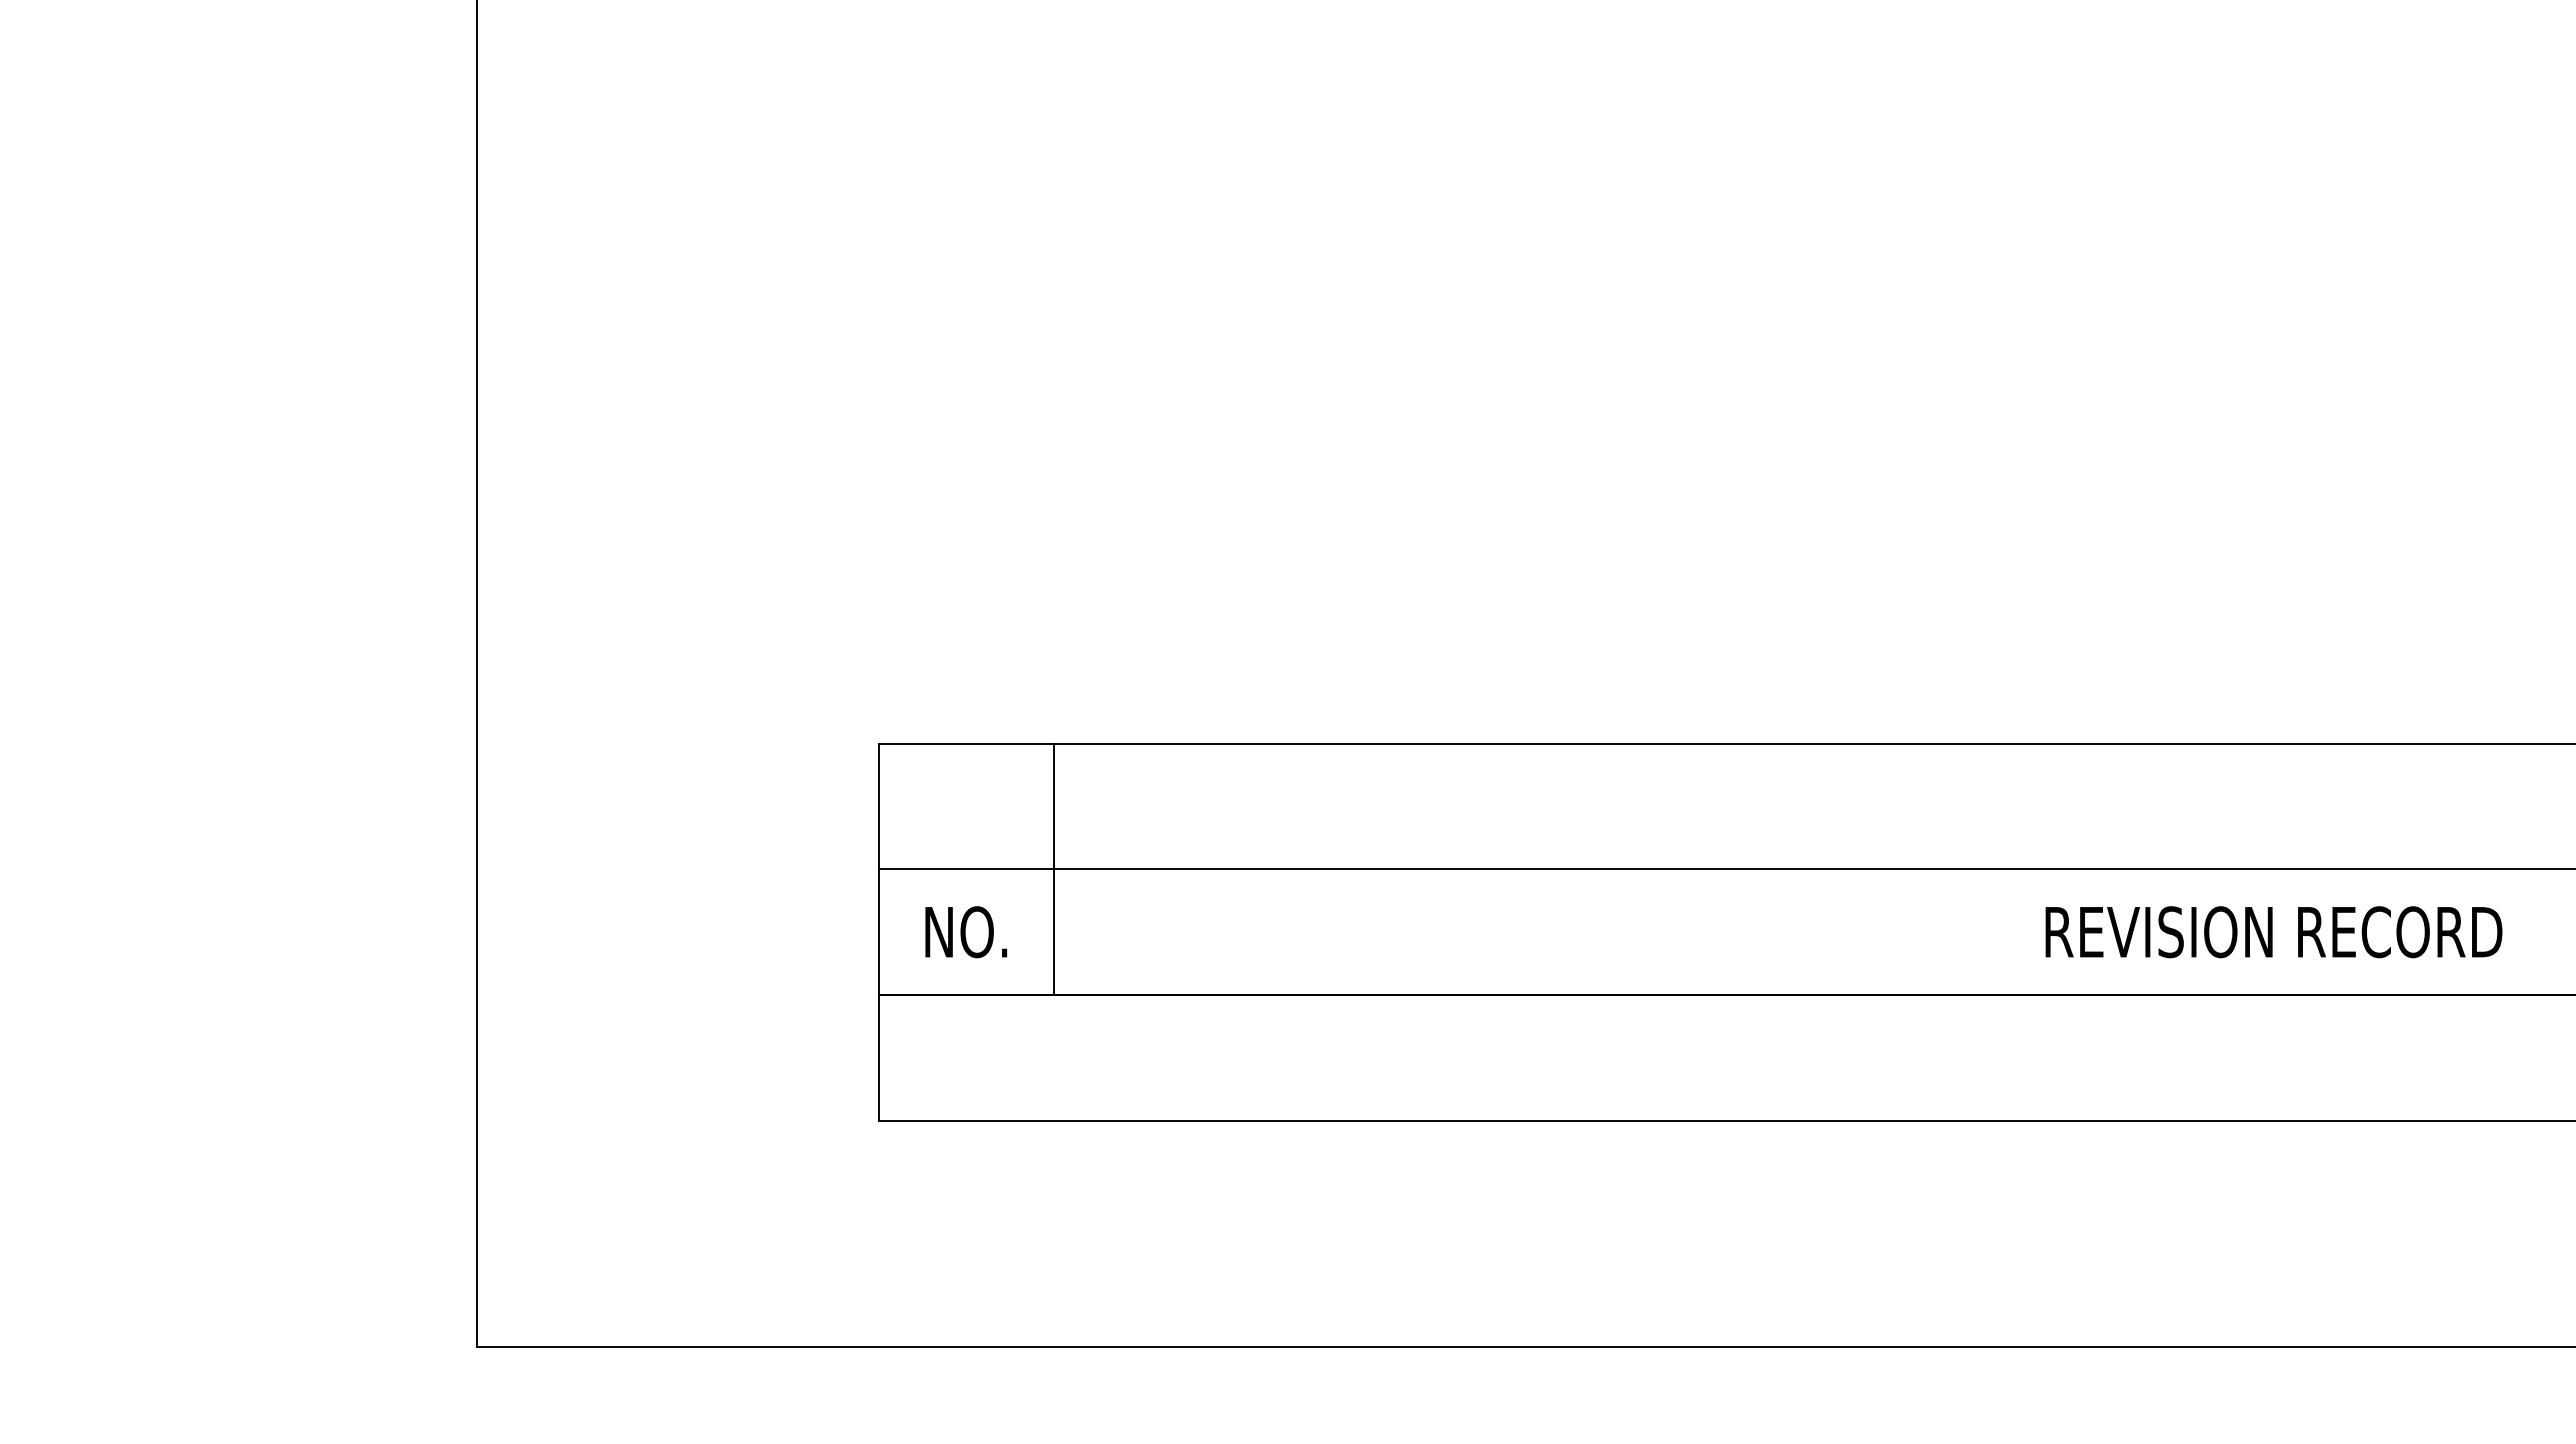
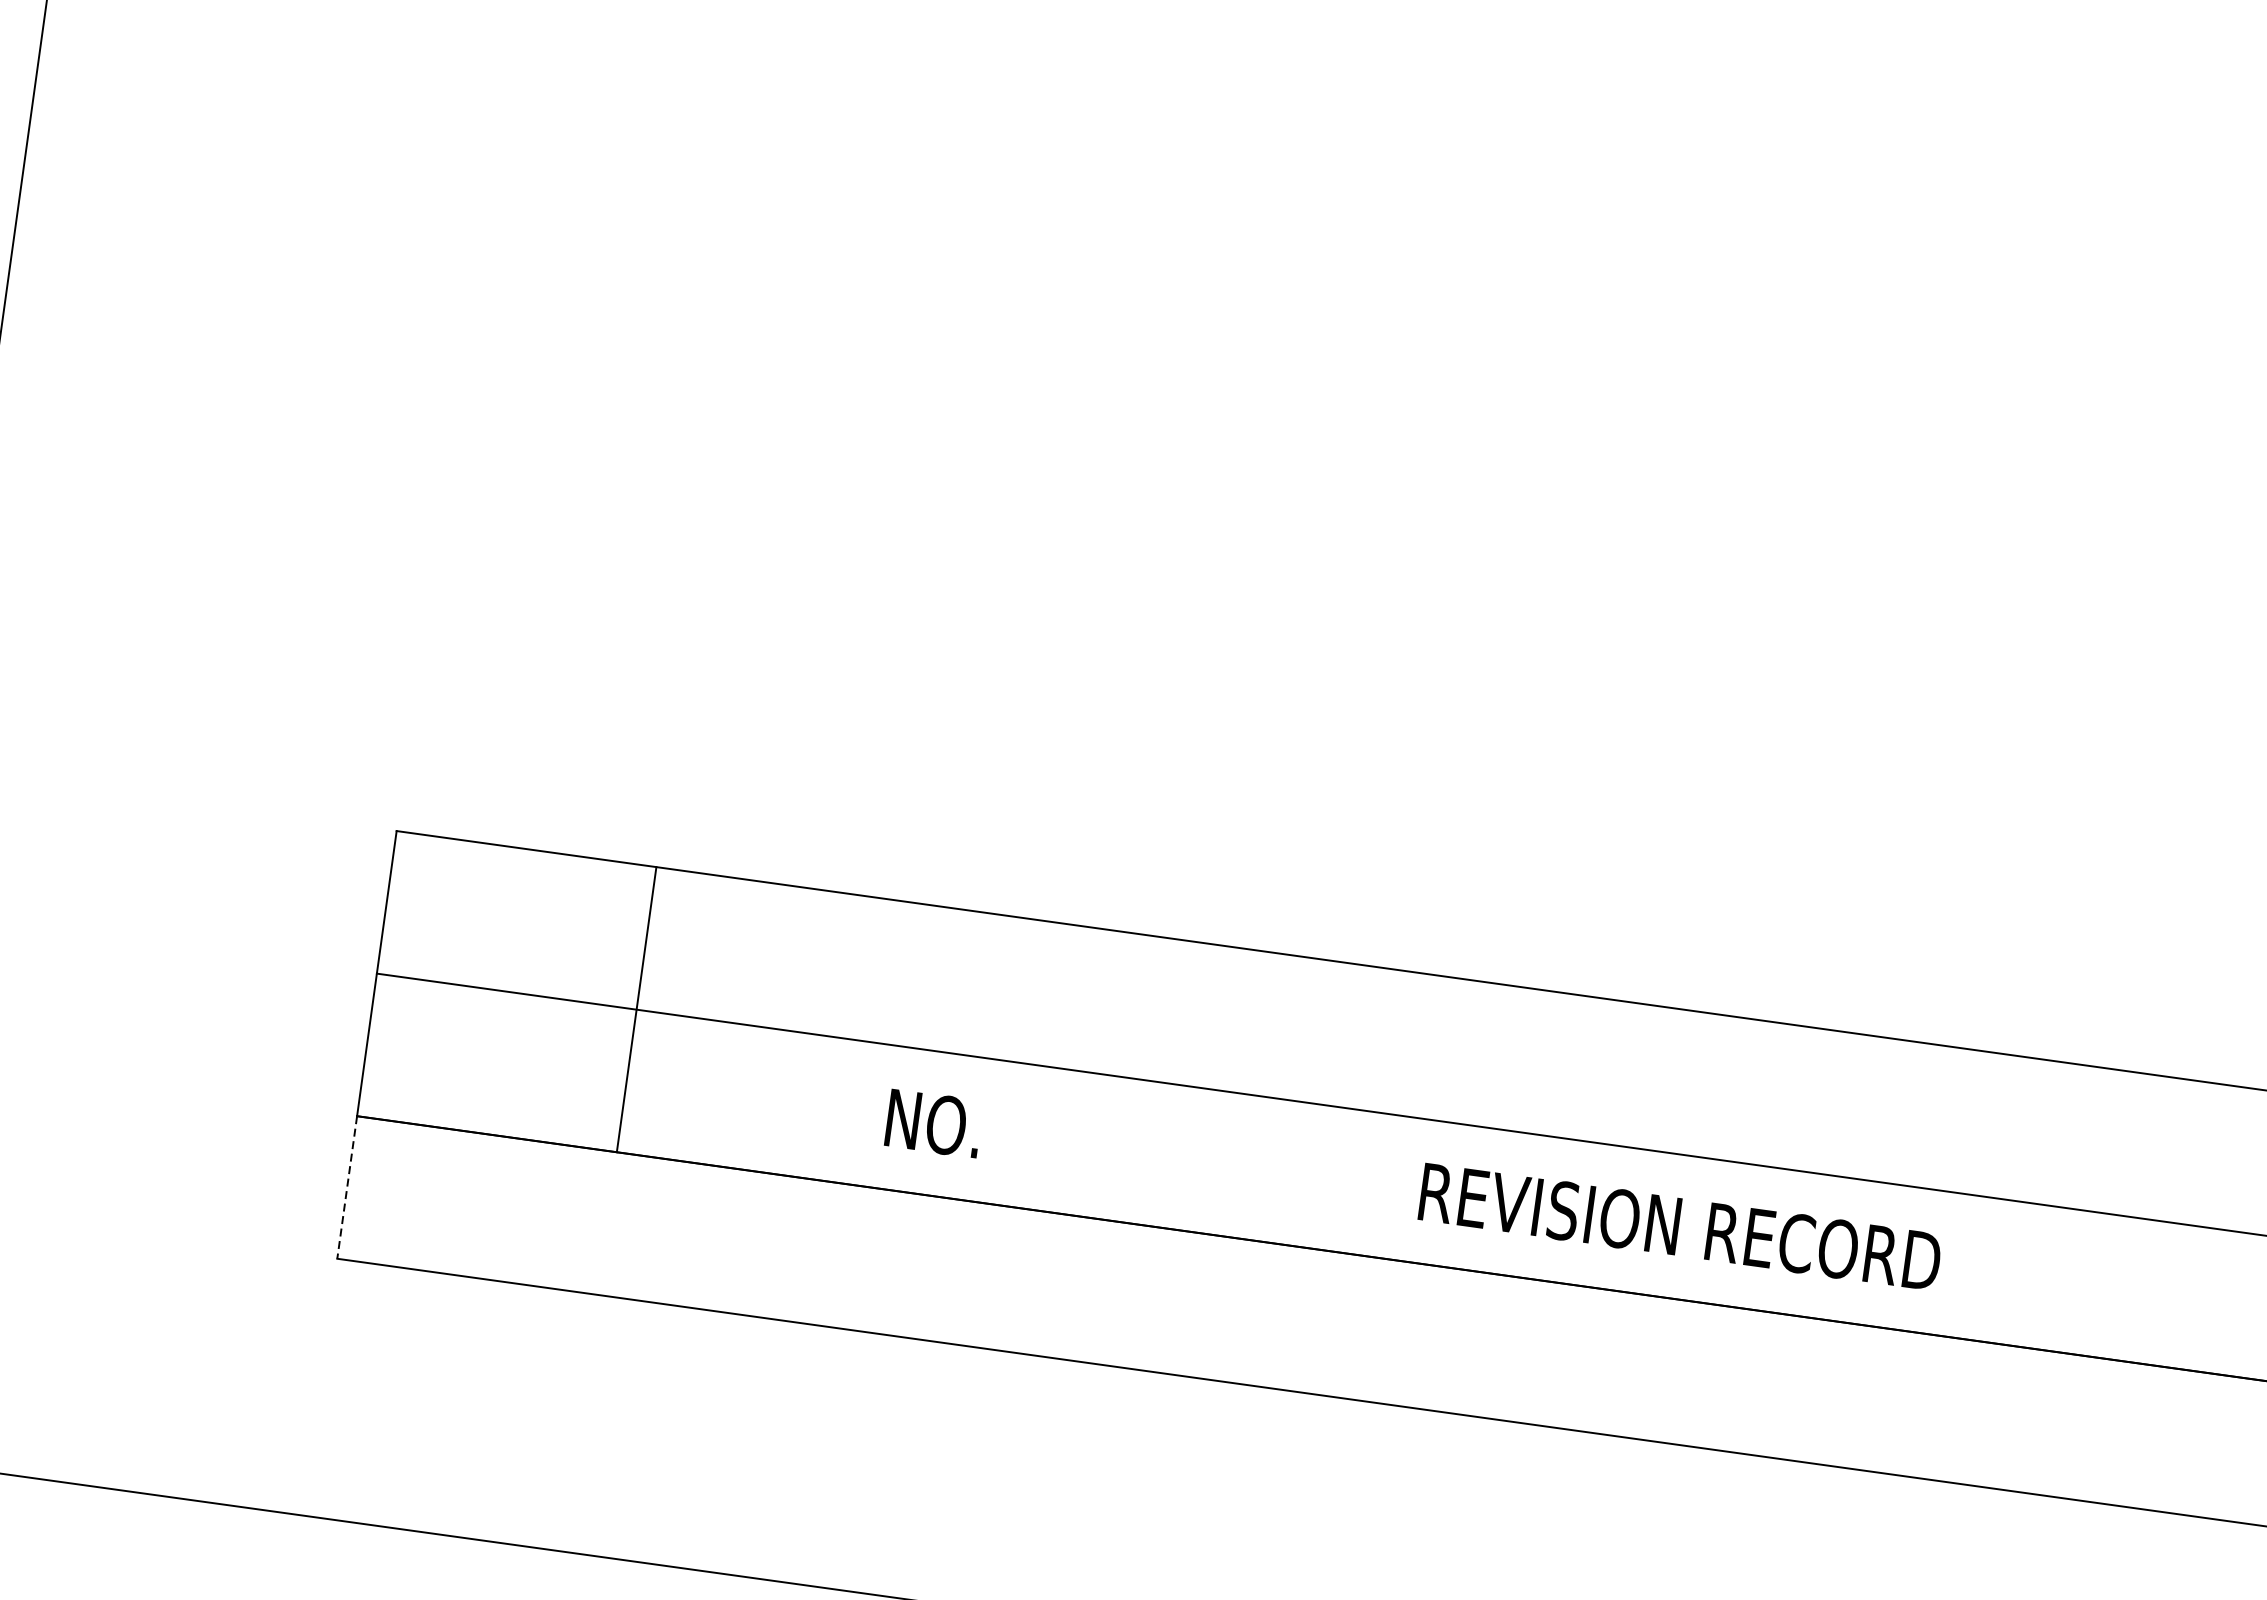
line: (1054, 869) -> (636, 1009), moved
text: (966, 932) -> (934, 1123), moved
text: (2273, 932) -> (1679, 1227), moved
line: (878, 1057) -> (347, 1187), solid -> dashed

